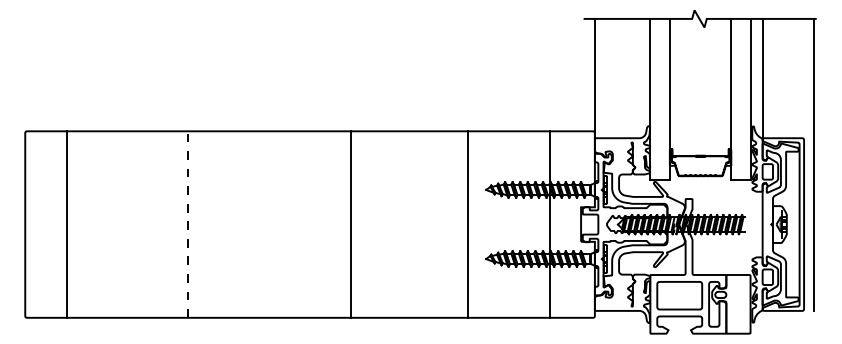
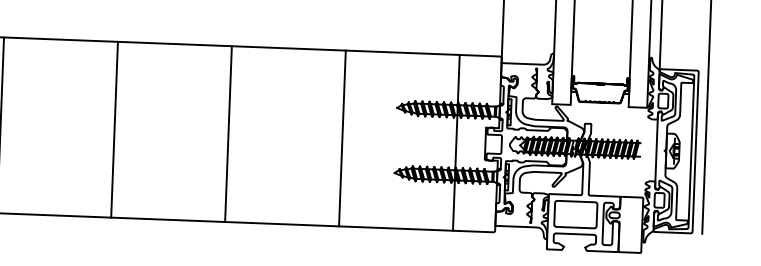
line: (187, 224) -> (114, 129), dashed -> solid
line: (351, 224) -> (228, 134), moved
line: (468, 224) -> (342, 138), moved

